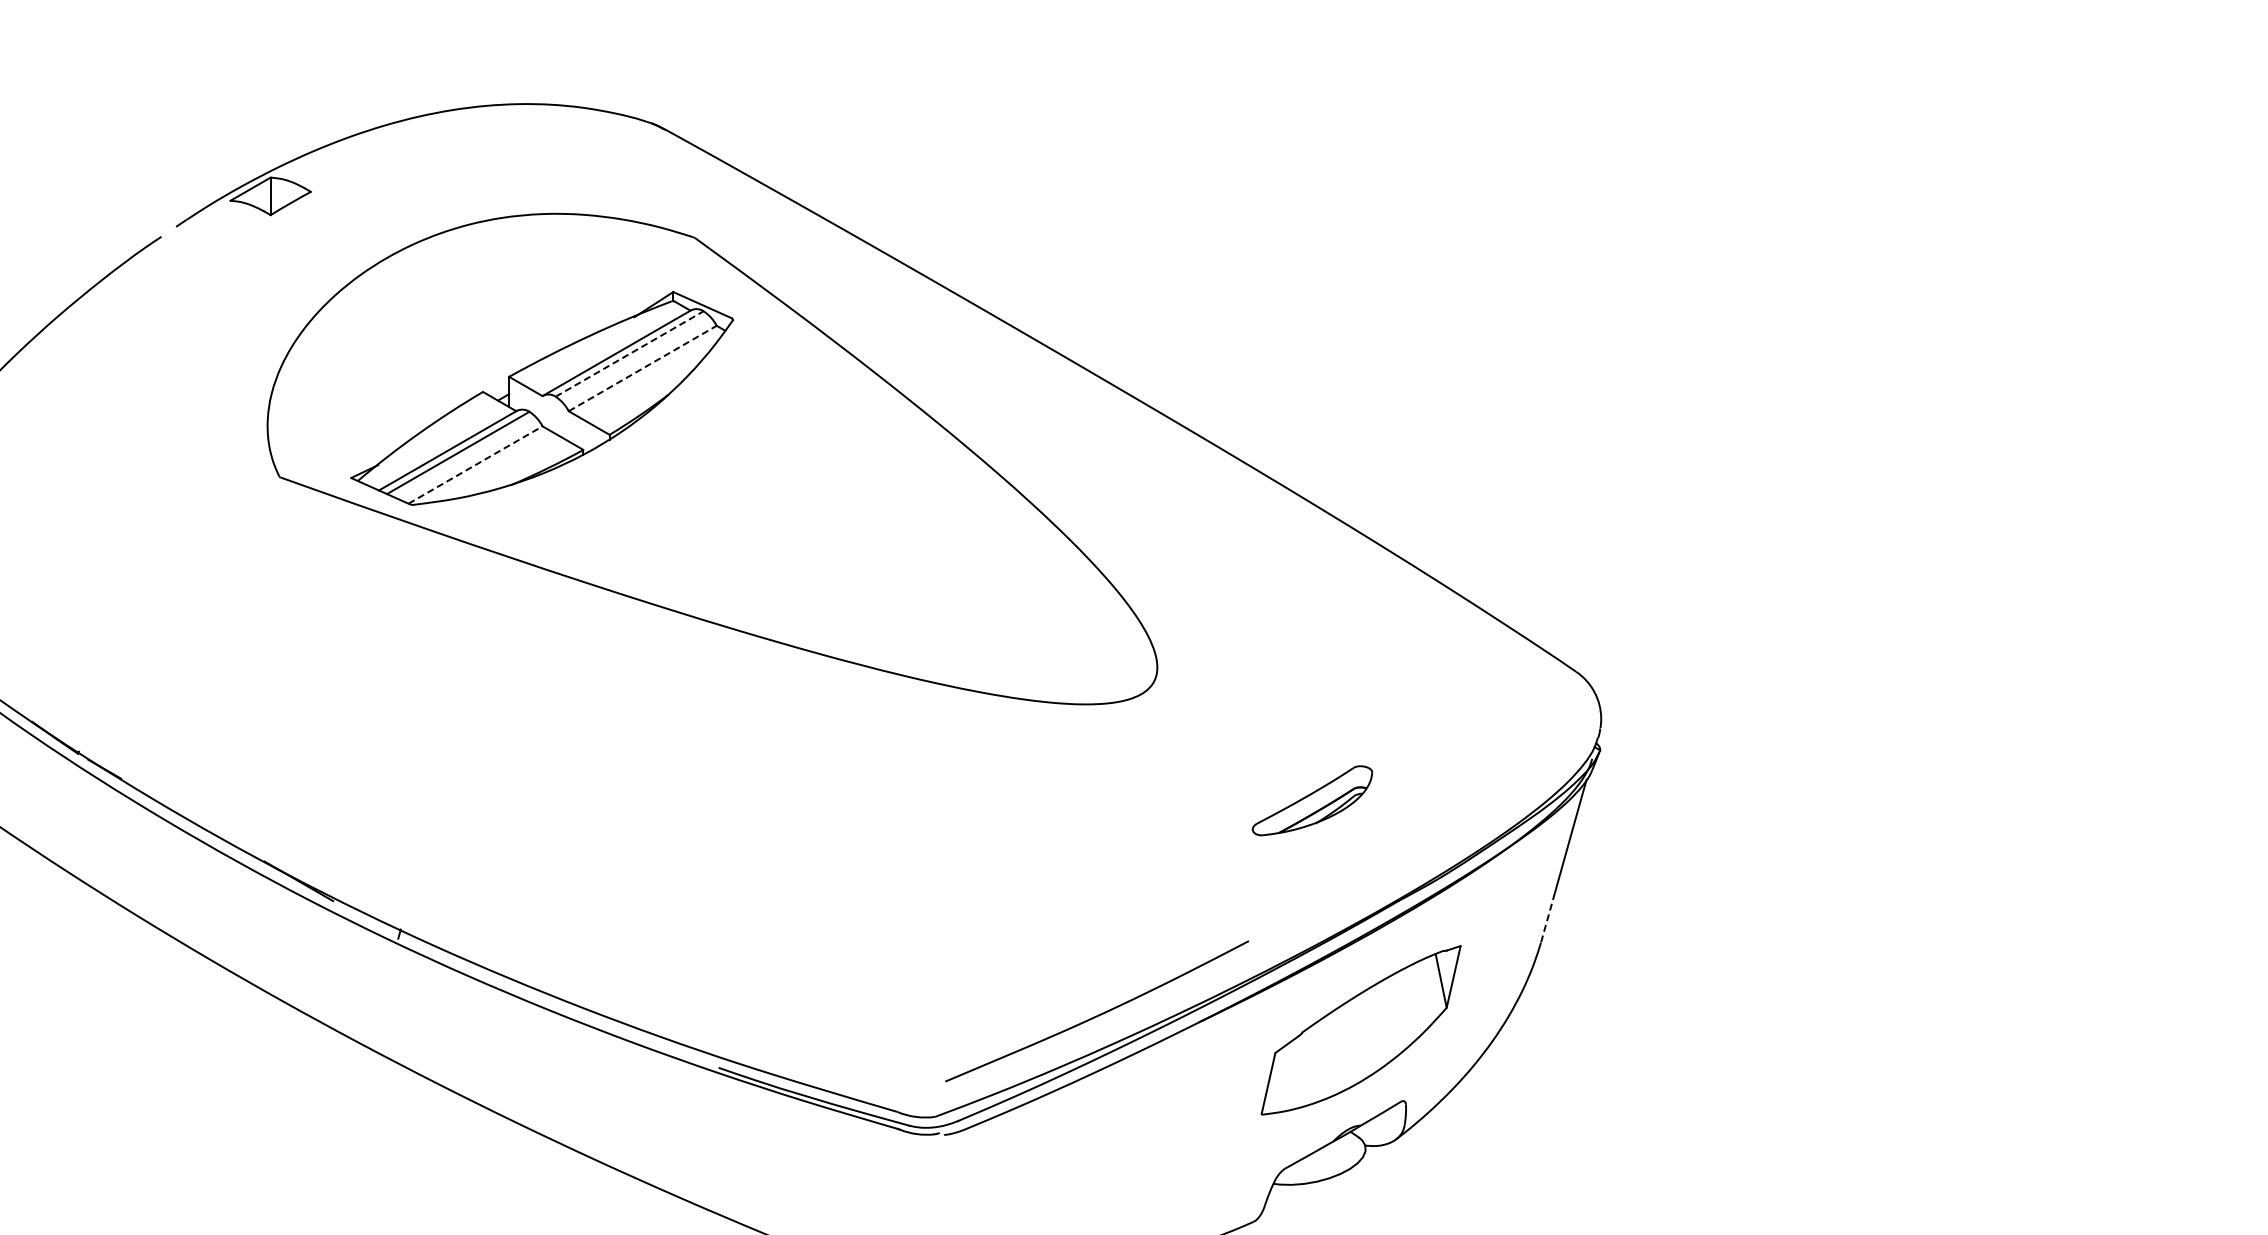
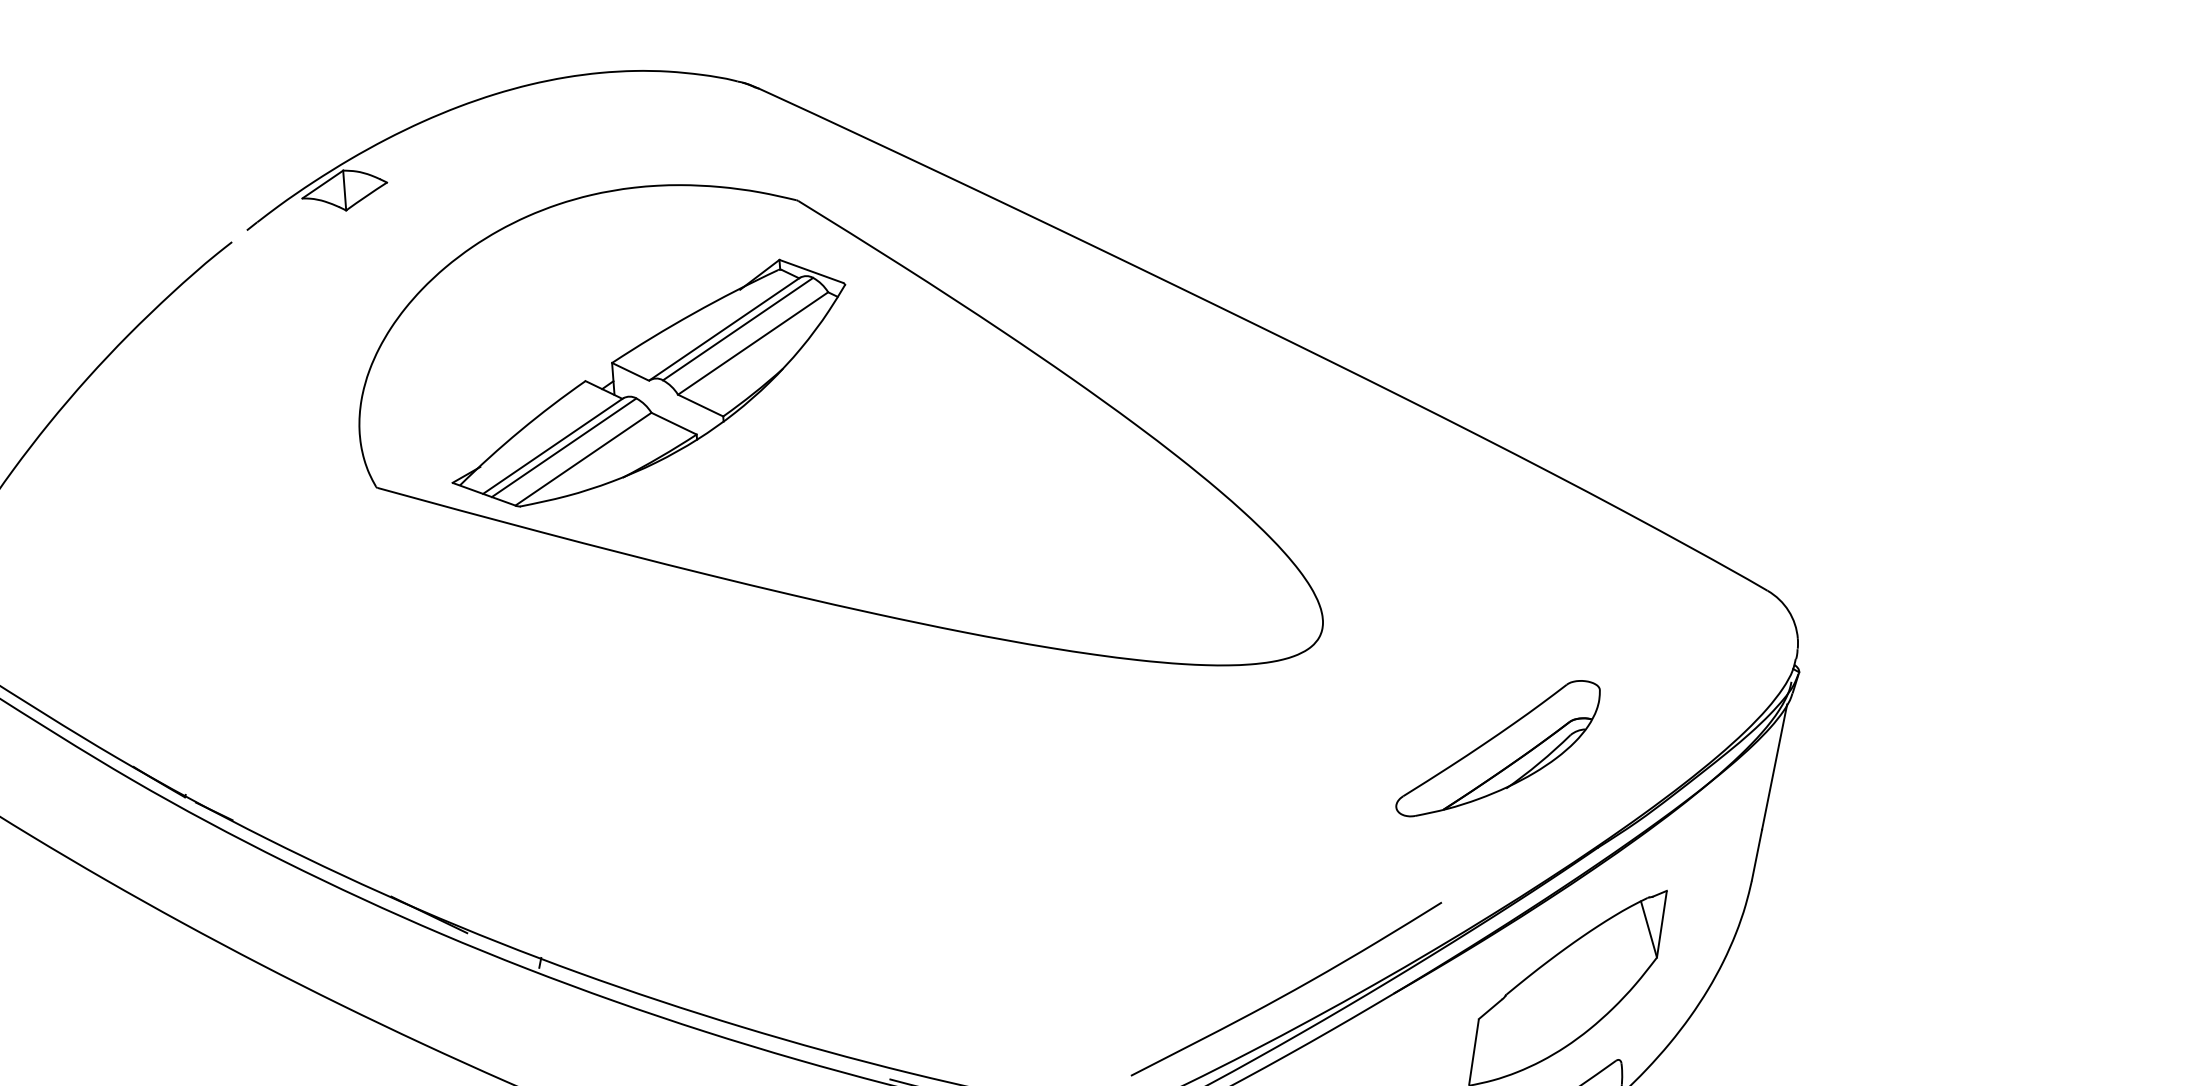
line: (630, 353) -> (738, 328), dashed -> solid
line: (643, 368) -> (753, 343), dashed -> solid
line: (475, 464) -> (583, 458), dashed -> solid
part: (1312, 800) -> (1498, 748), size x1.67
line: (1547, 918) -> (1756, 854), dashed -> solid

